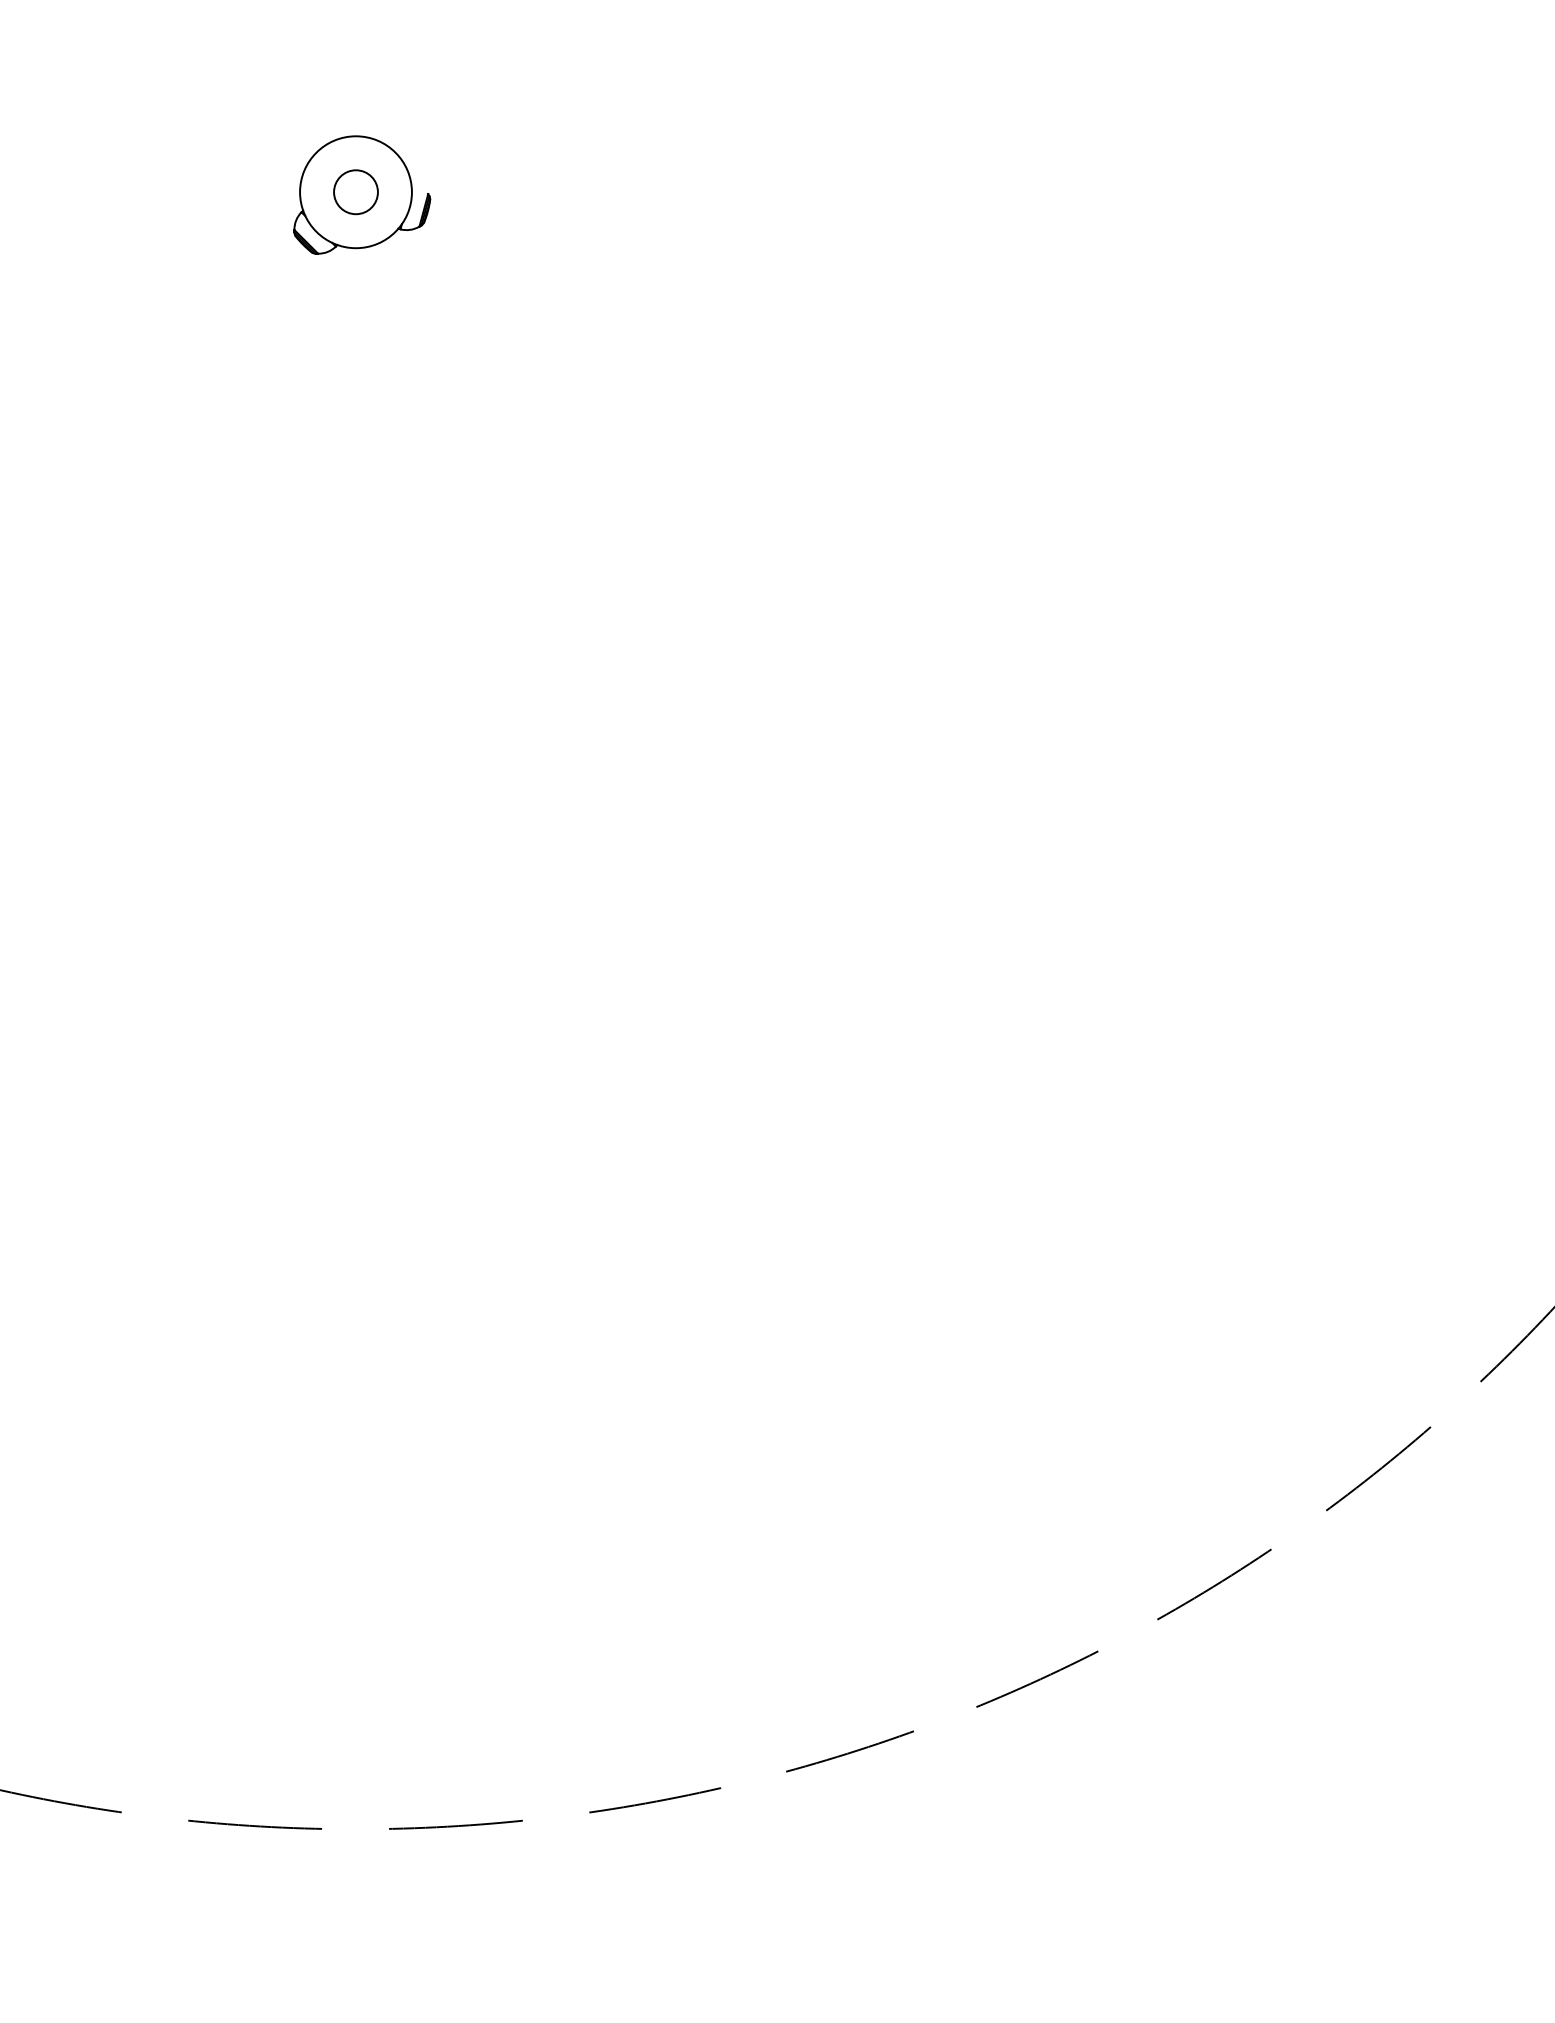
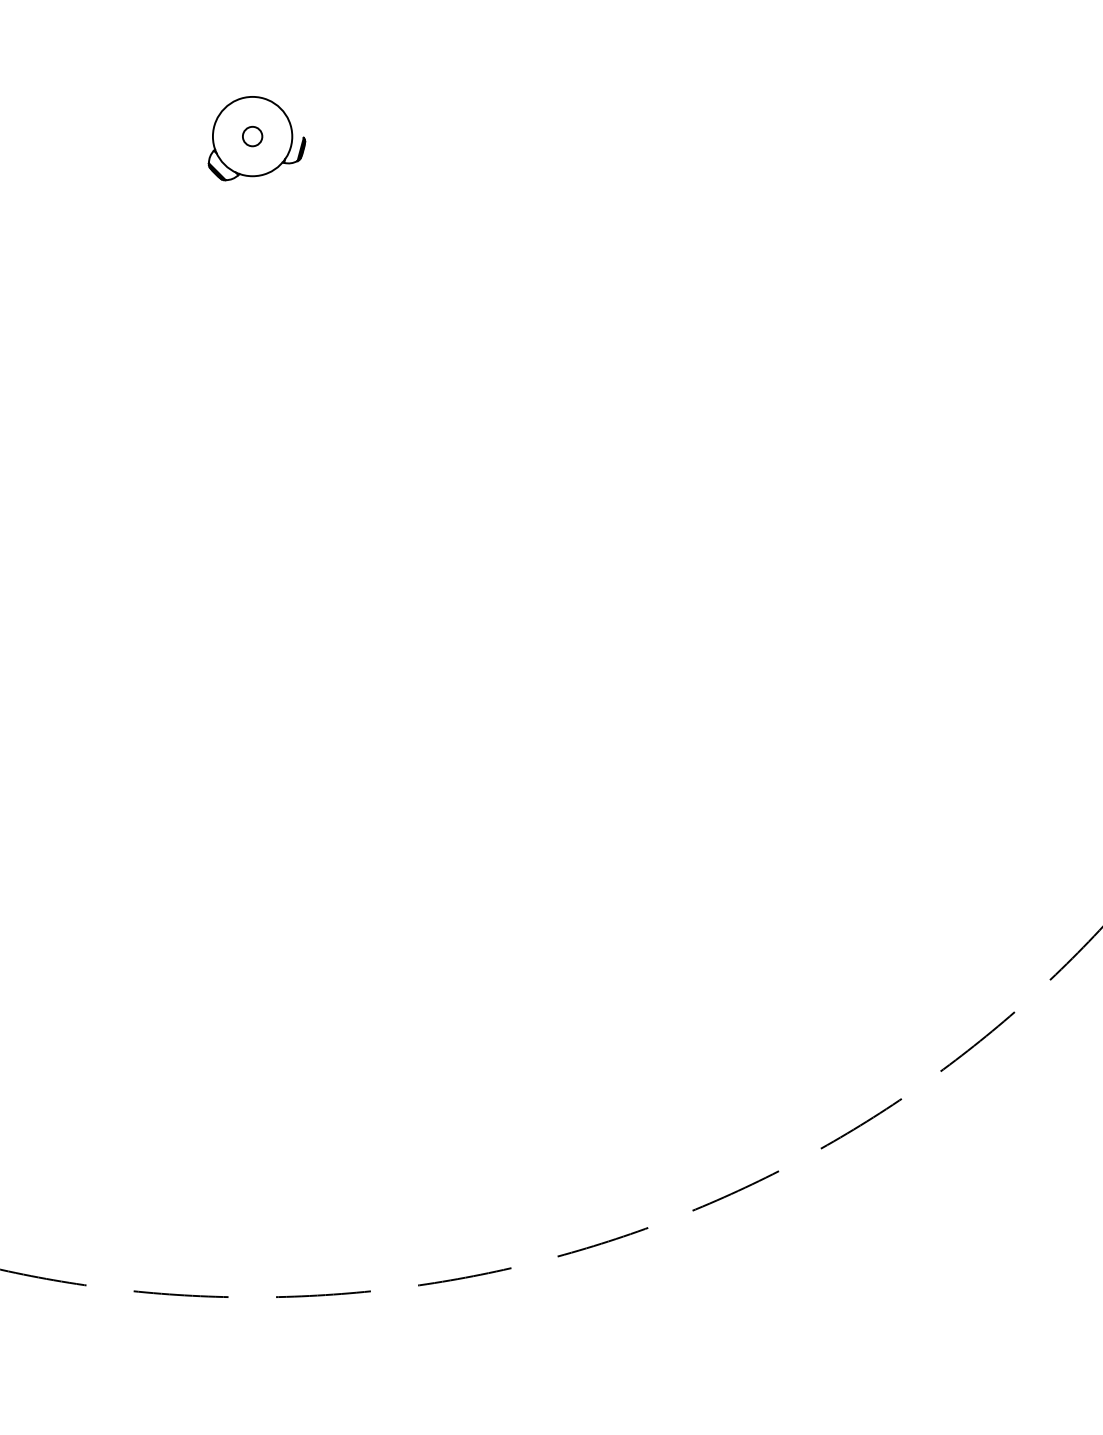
circle: (355, 191) -> (252, 136), size x0.62

